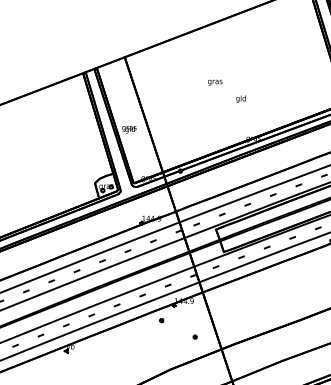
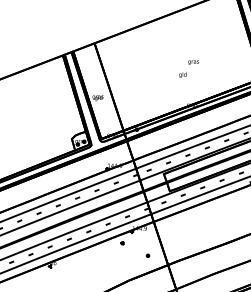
text: (215, 82) -> (193, 62), moved

